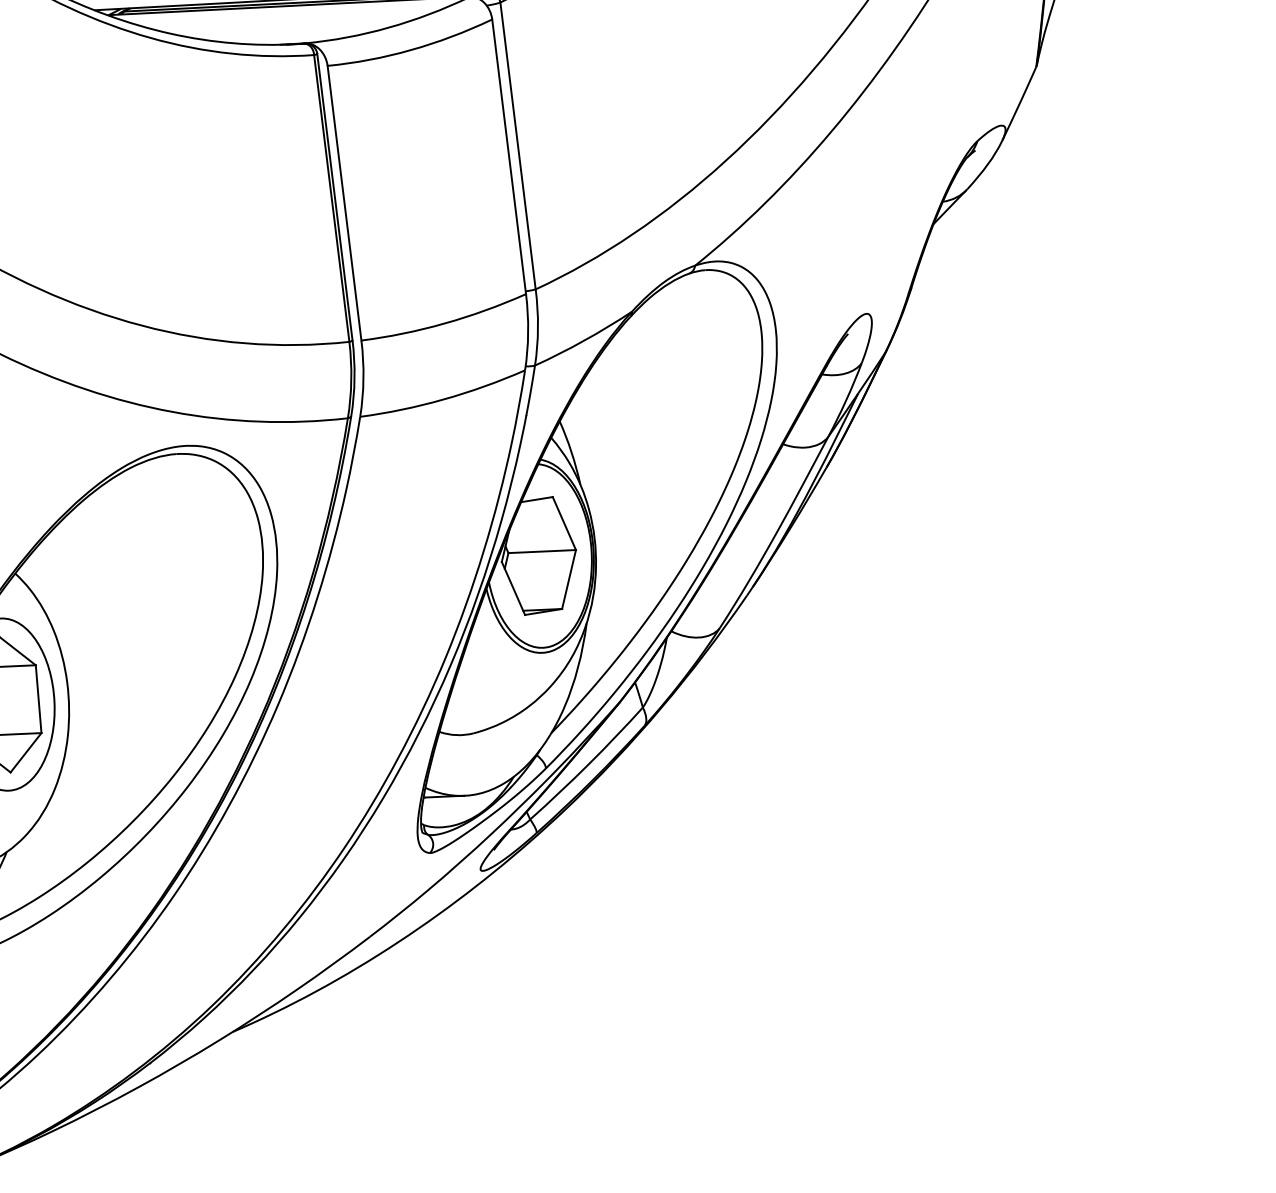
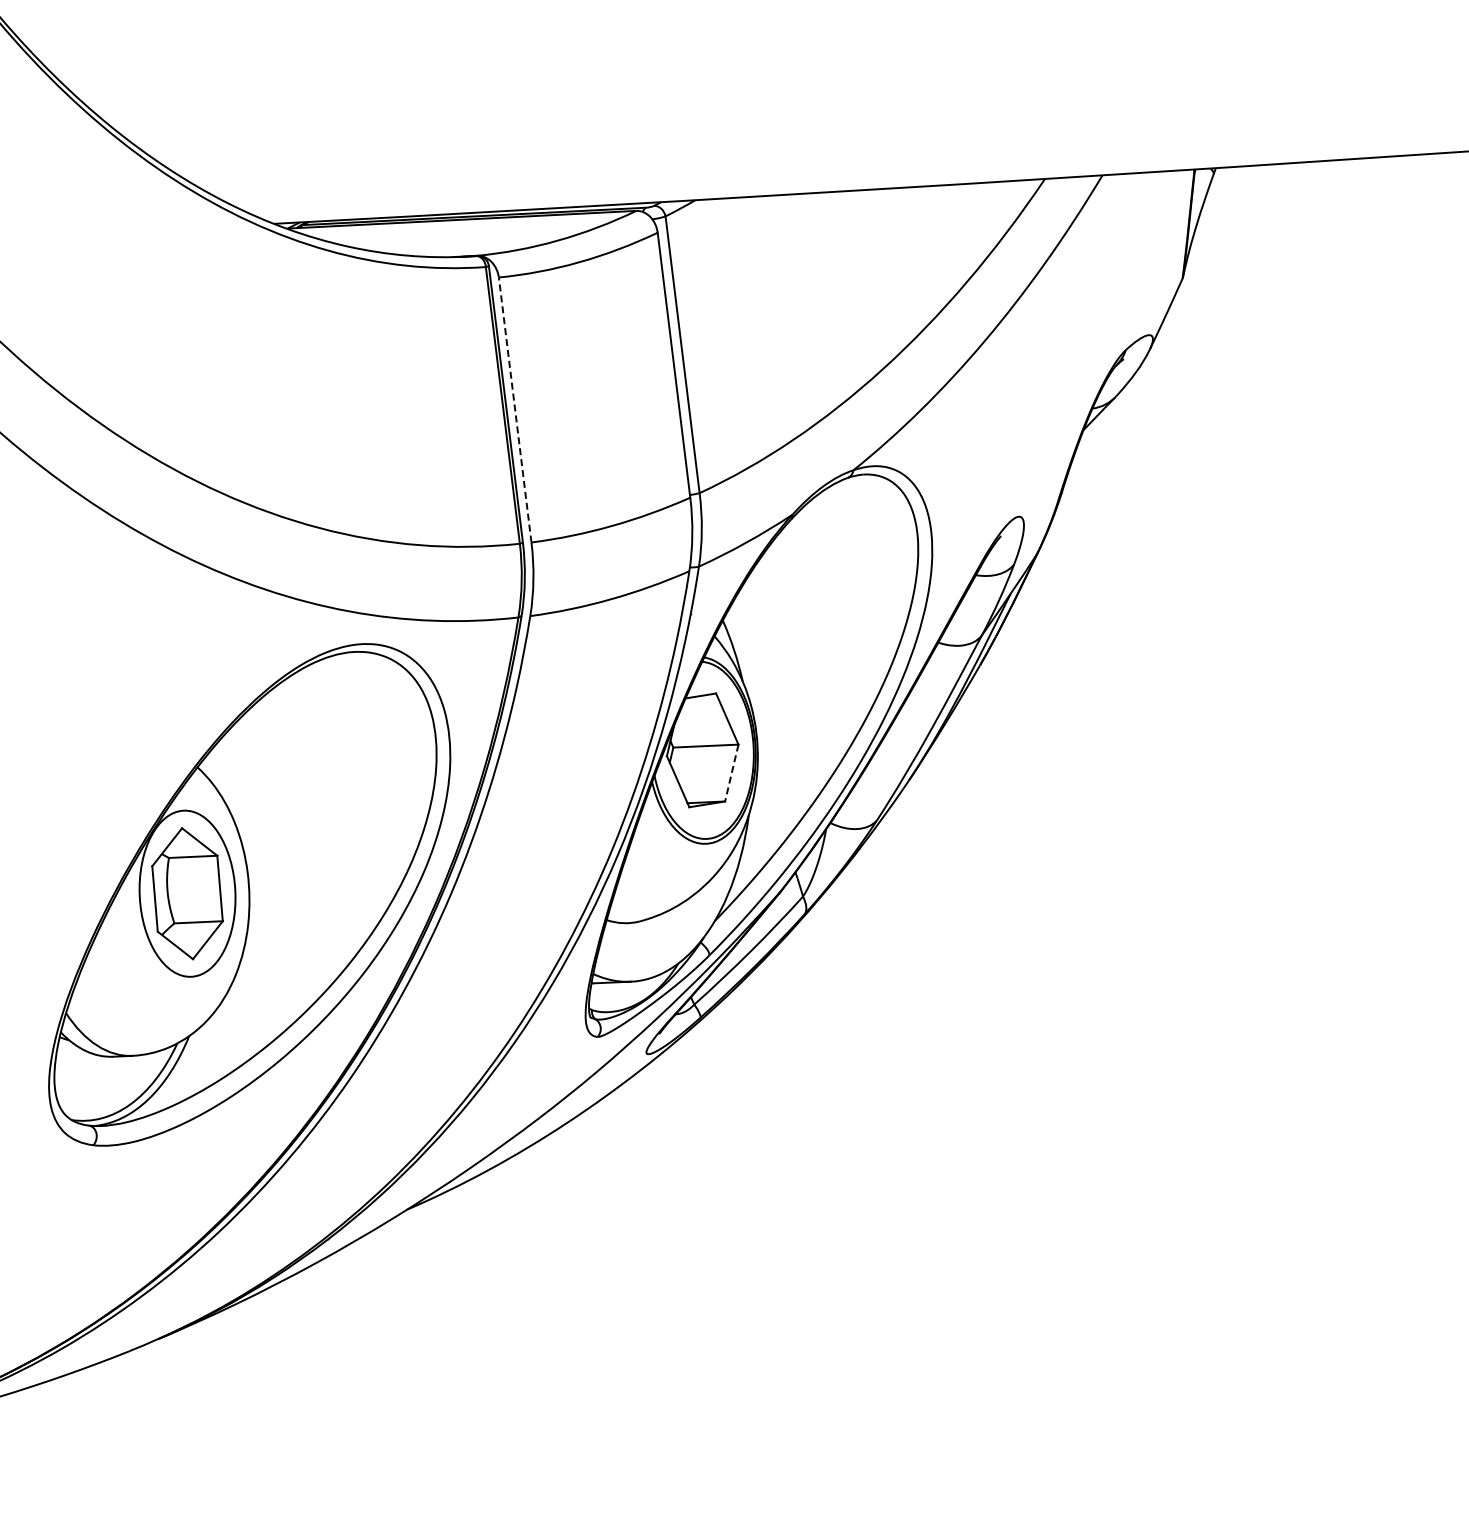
line: (344, 202) -> (515, 409), solid -> dashed
line: (568, 579) -> (731, 773), solid -> dashed

